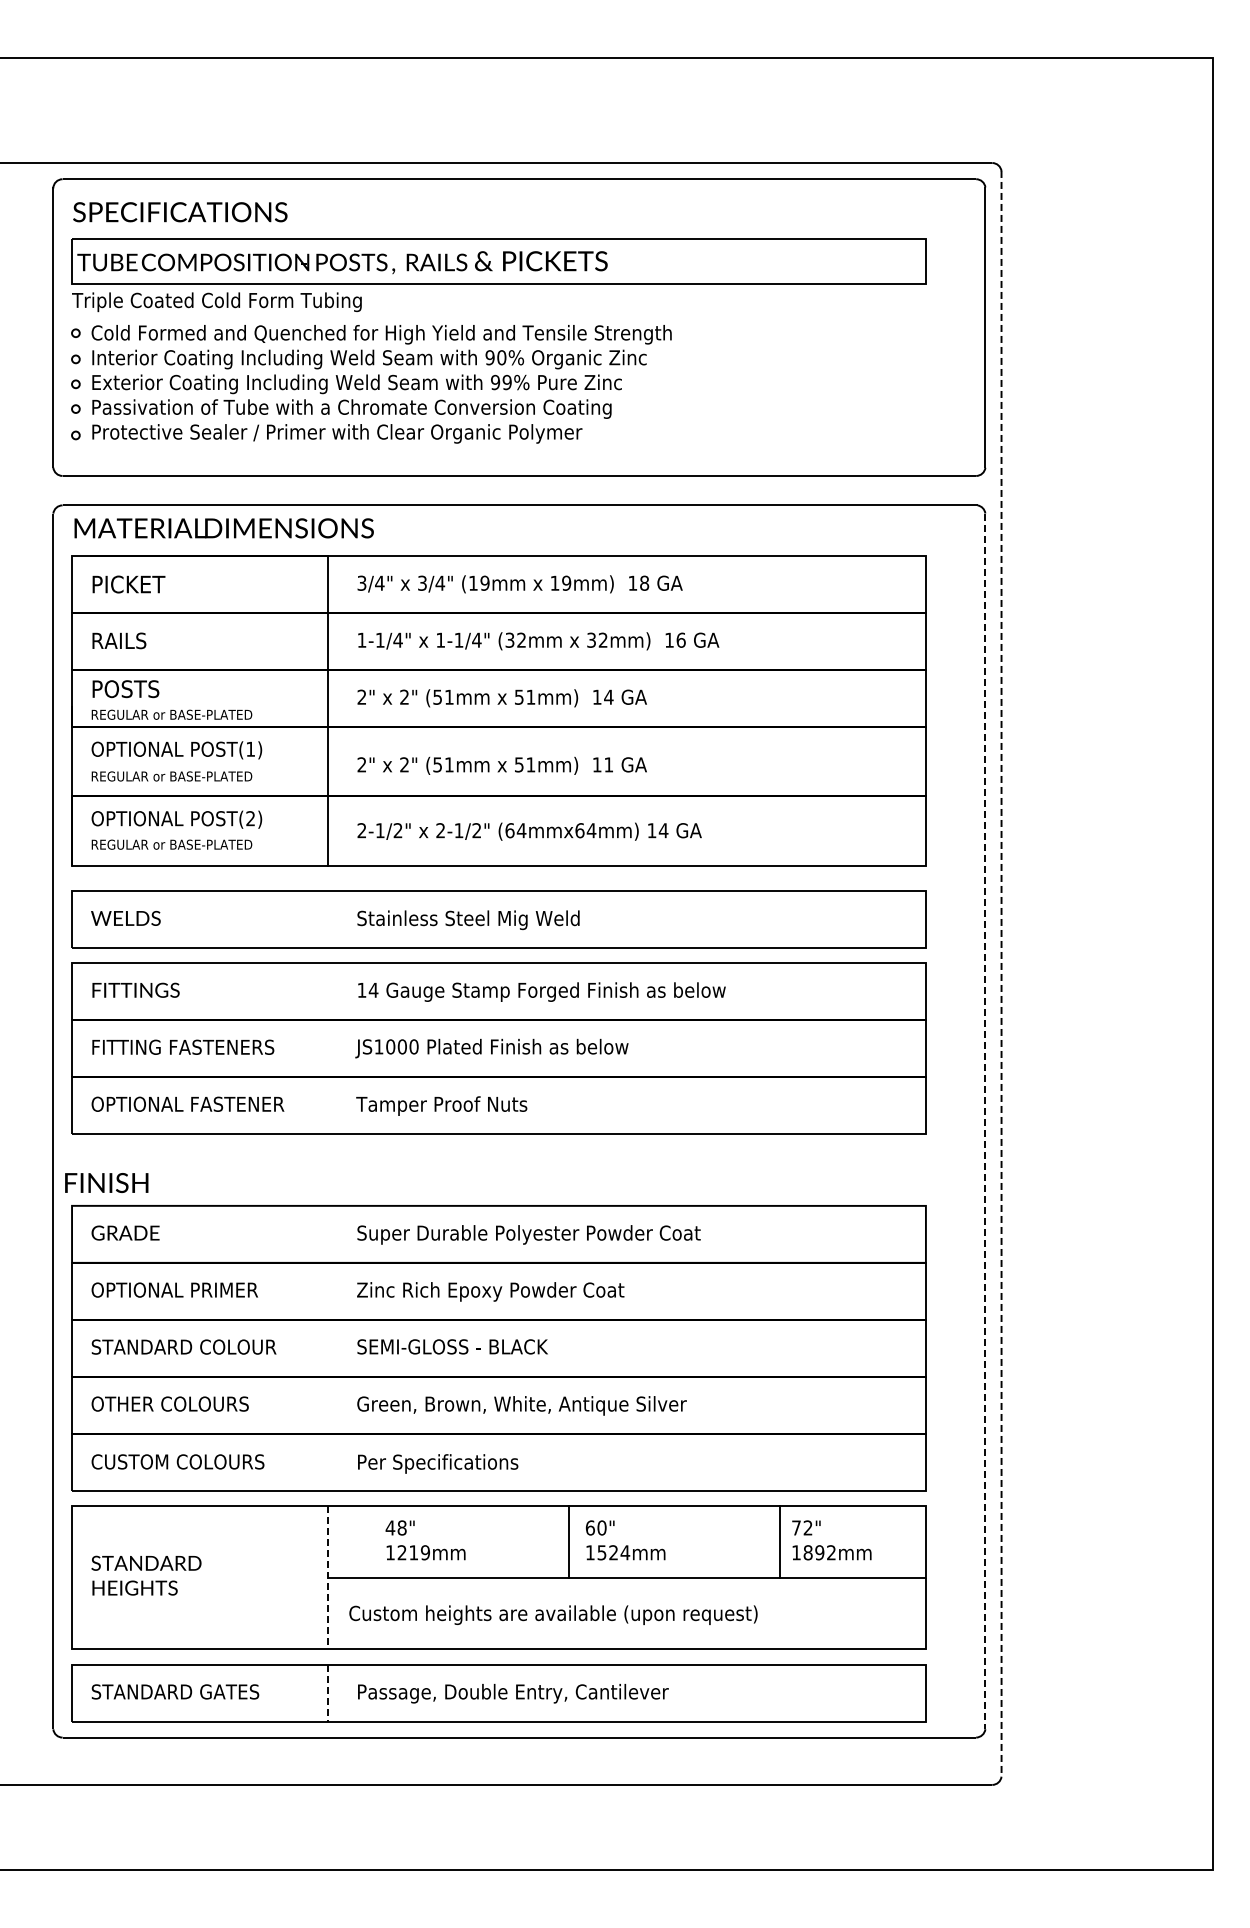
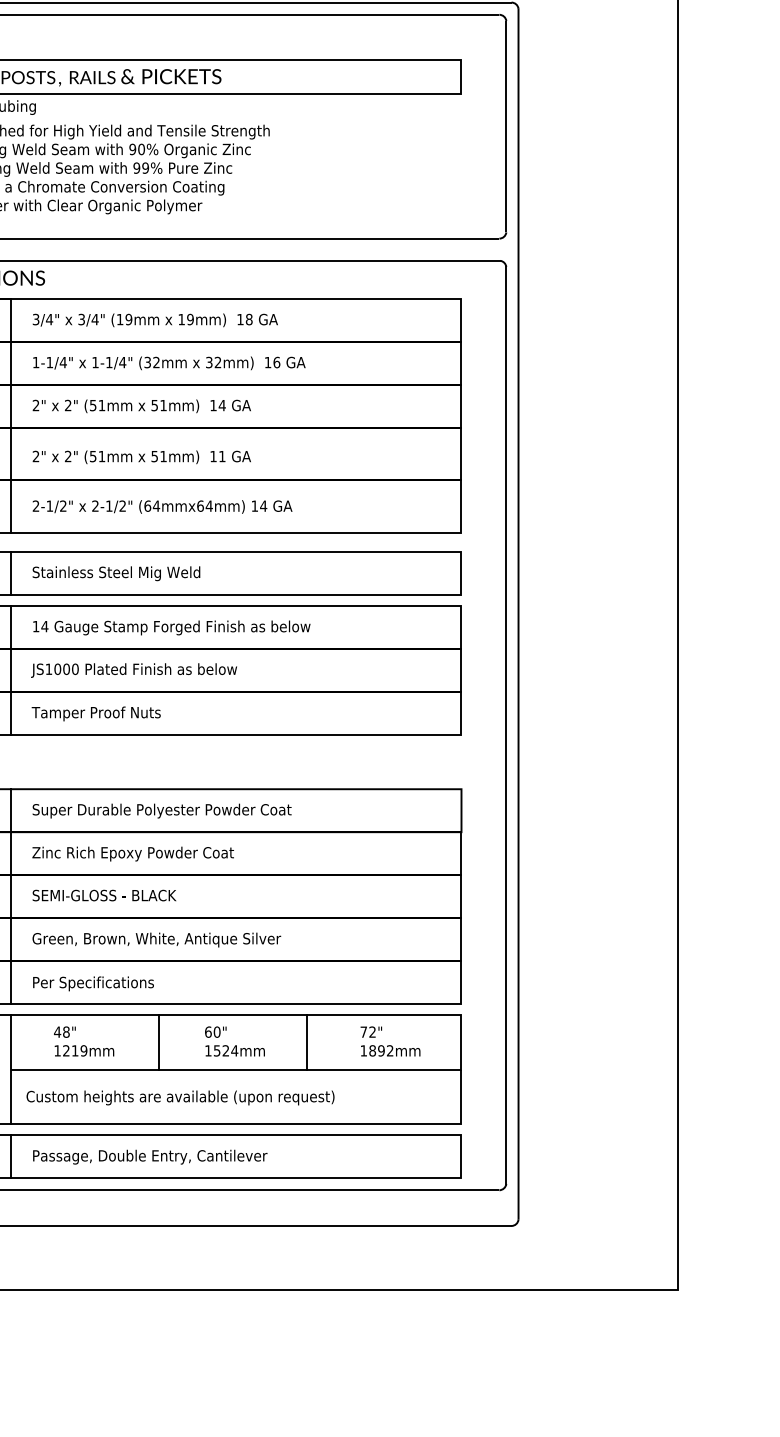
line: (328, 919) -> (10, 573), added
line: (1001, 973) -> (518, 613), dashed -> solid
line: (328, 1048) -> (10, 670), added
line: (985, 1121) -> (506, 725), dashed -> solid
line: (328, 1347) -> (10, 896), added
line: (568, 1541) -> (158, 1042), moved
line: (779, 1541) -> (306, 1042), moved
line: (328, 1577) -> (10, 1069), dashed -> solid
line: (328, 1693) -> (10, 1157), dashed -> solid

